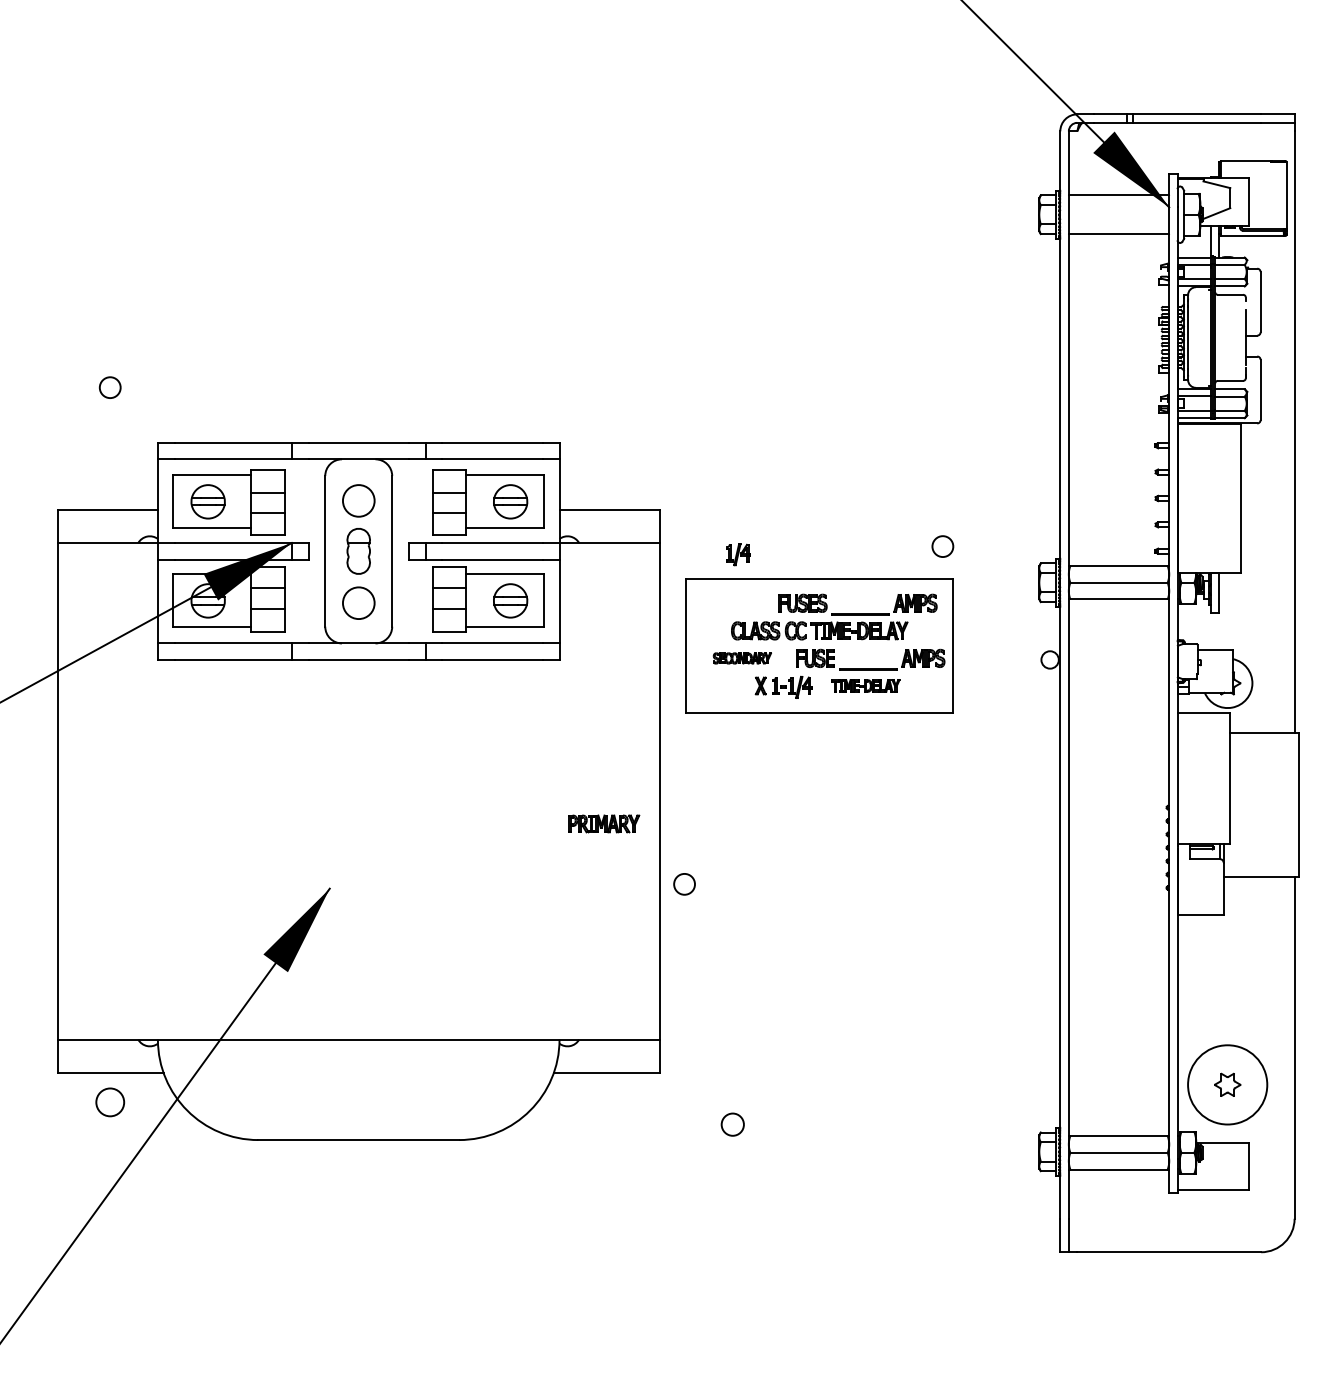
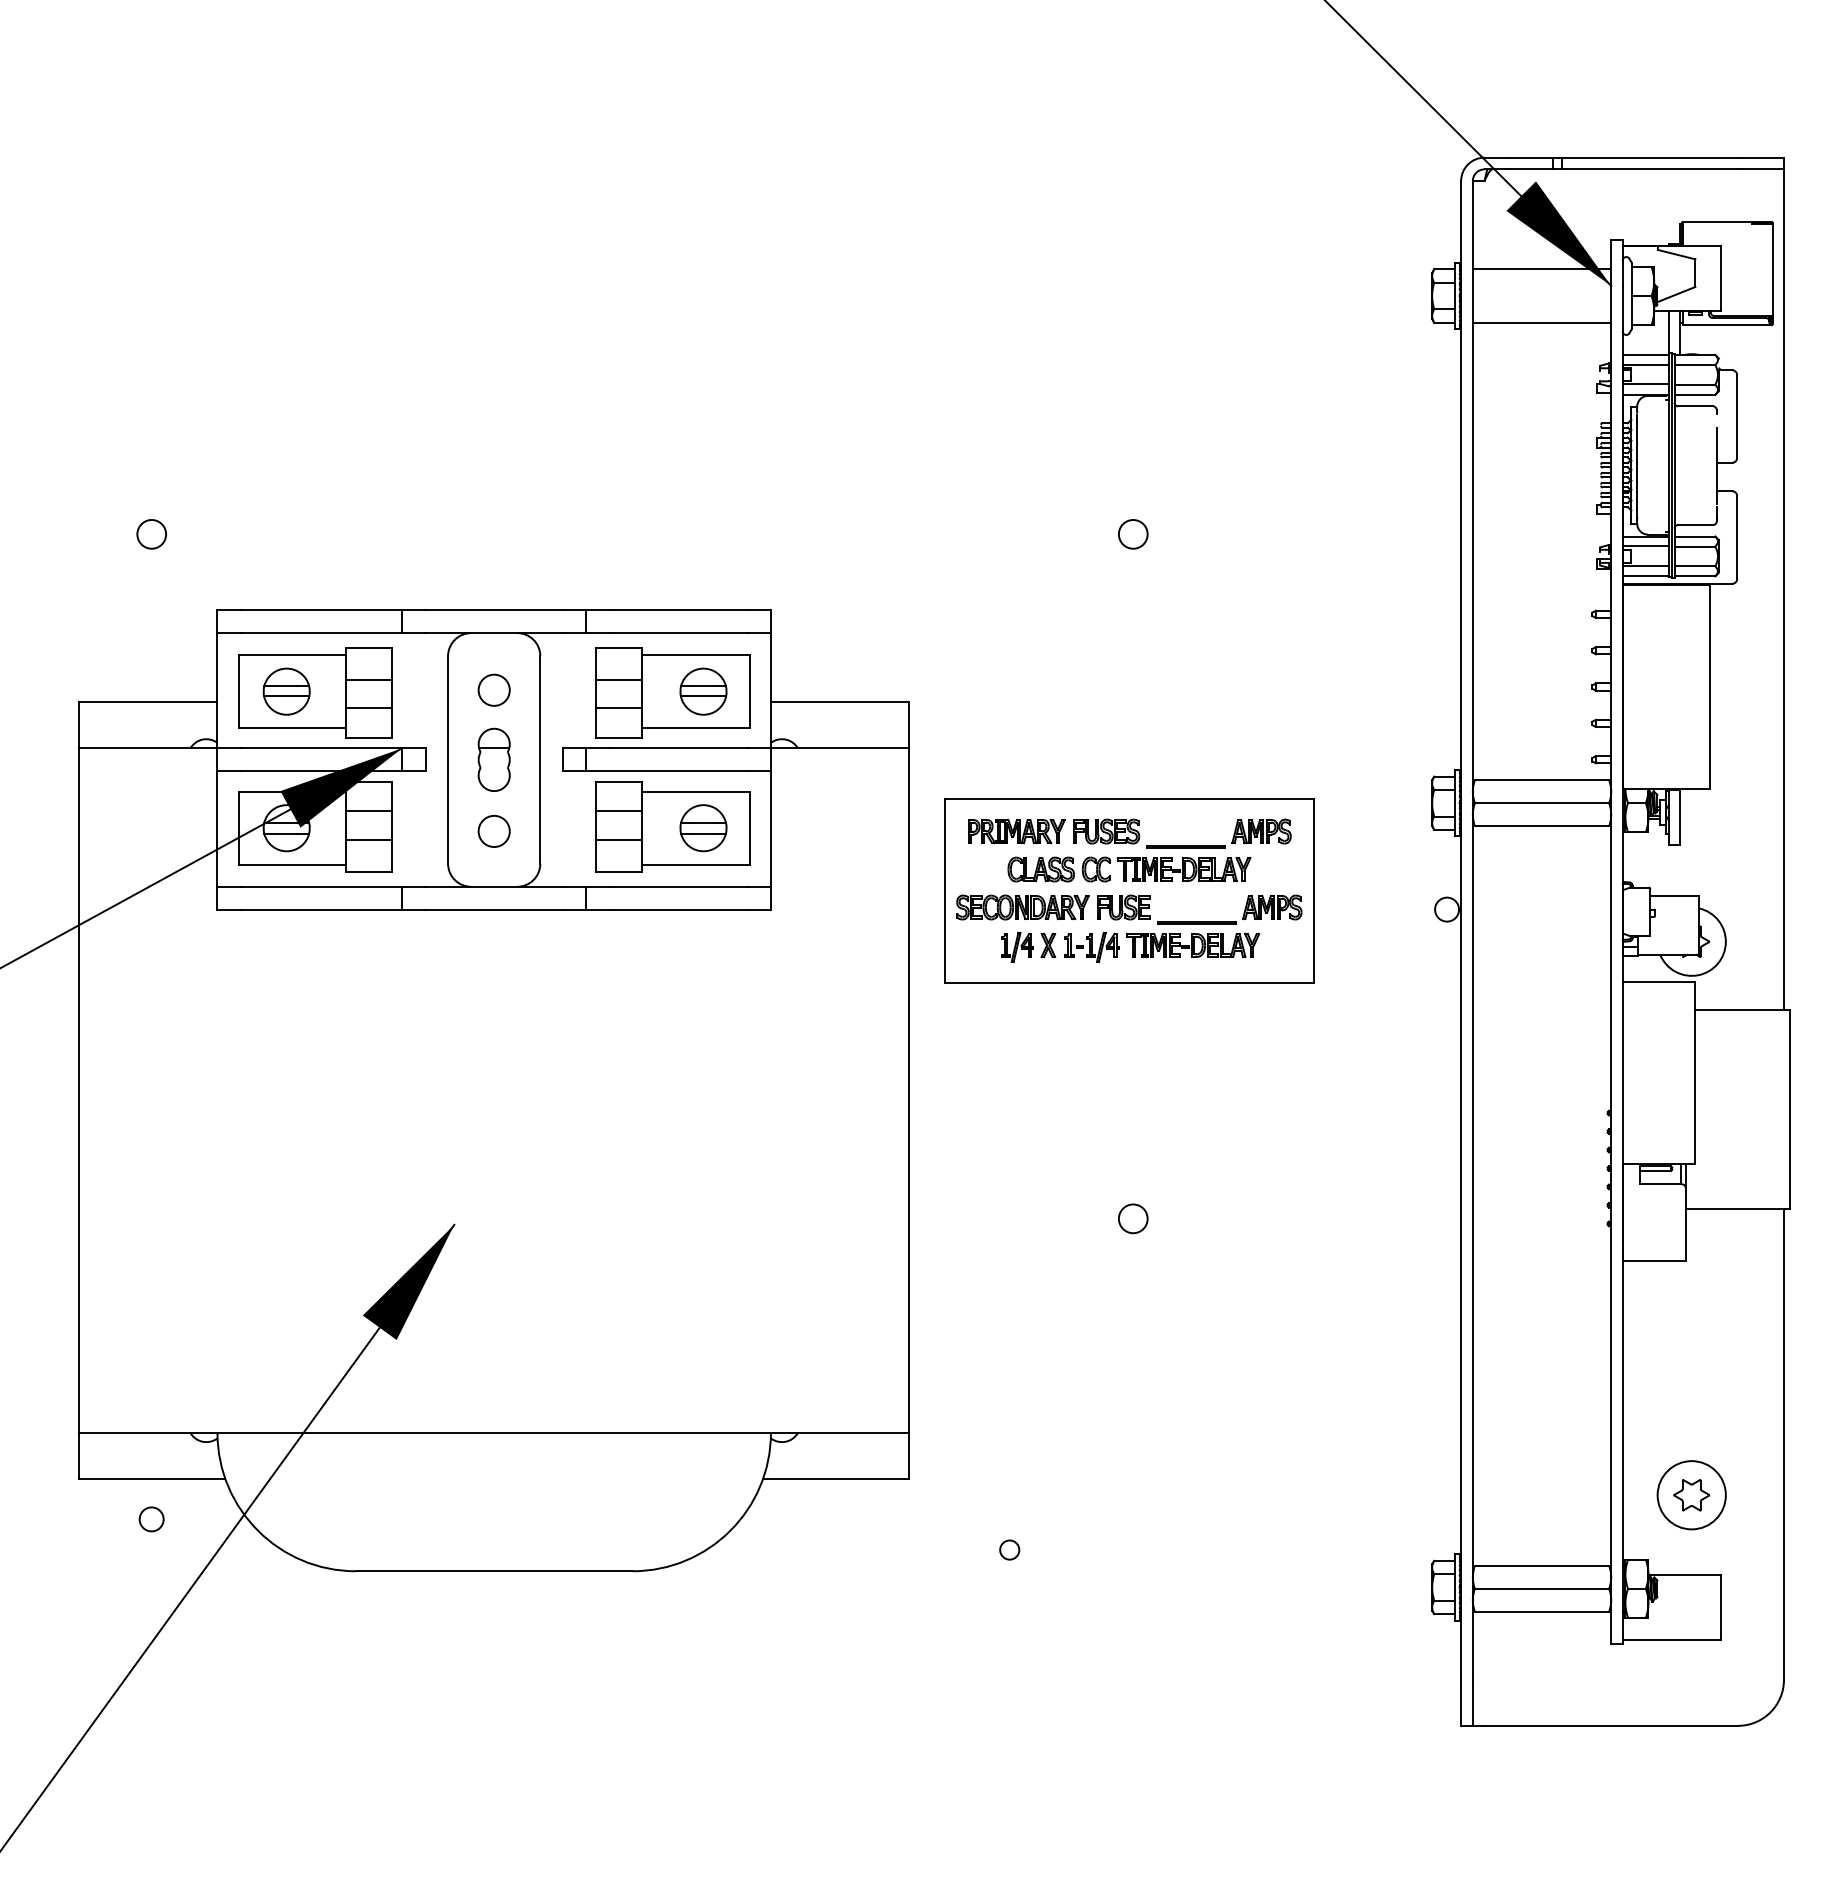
circle: (358, 500) -> (493, 689), size x0.71
circle: (943, 546) -> (1133, 534), moved
part: (738, 554) -> (1017, 947), moved
circle: (358, 603) -> (493, 831), size x0.71
part: (742, 658) -> (1022, 907), size x1.67
part: (866, 686) -> (1193, 945), size x1.43
part: (604, 823) -> (1016, 831), moved
circle: (684, 884) -> (1133, 1218), moved
circle: (1227, 1085) -> (1691, 1495), size x0.62
circle: (110, 1102) -> (151, 1519), size x0.62
circle: (732, 1124) -> (1009, 1549), size x0.62

